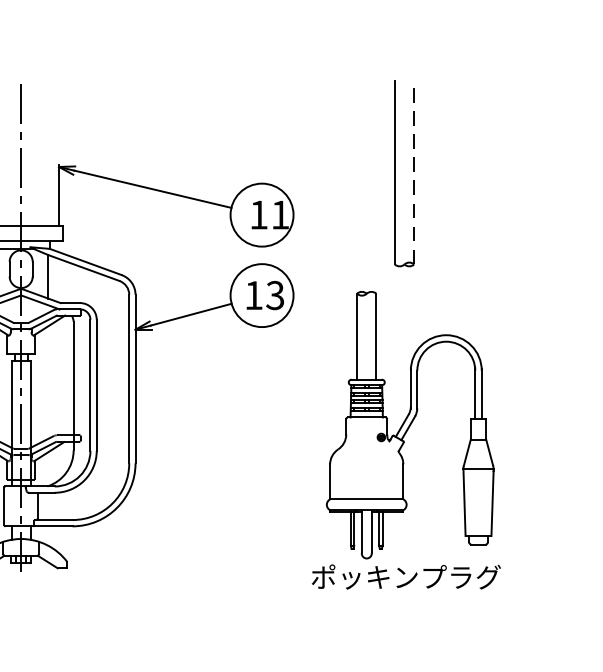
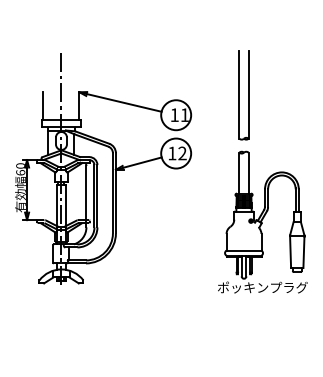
line: (413, 173) -> (248, 95), dashed -> solid
text: (275, 295) -> (182, 153), 13 -> 12
part: (405, 438) -> (262, 221), moved

